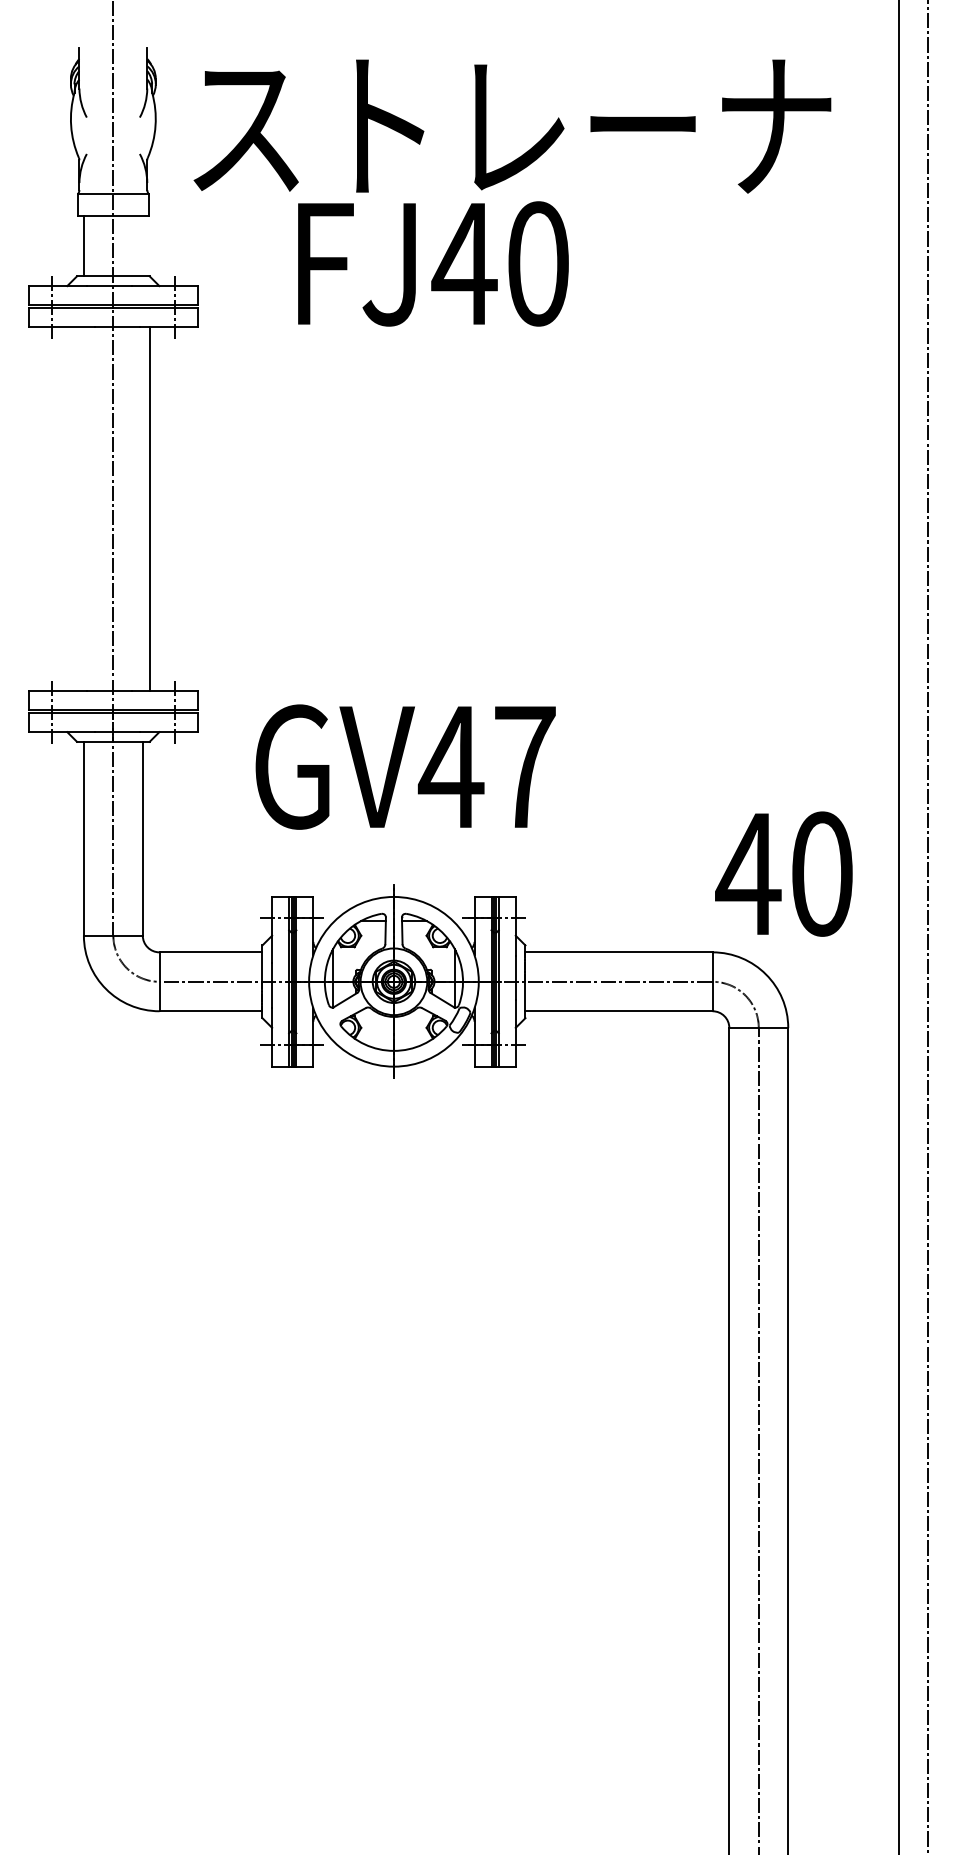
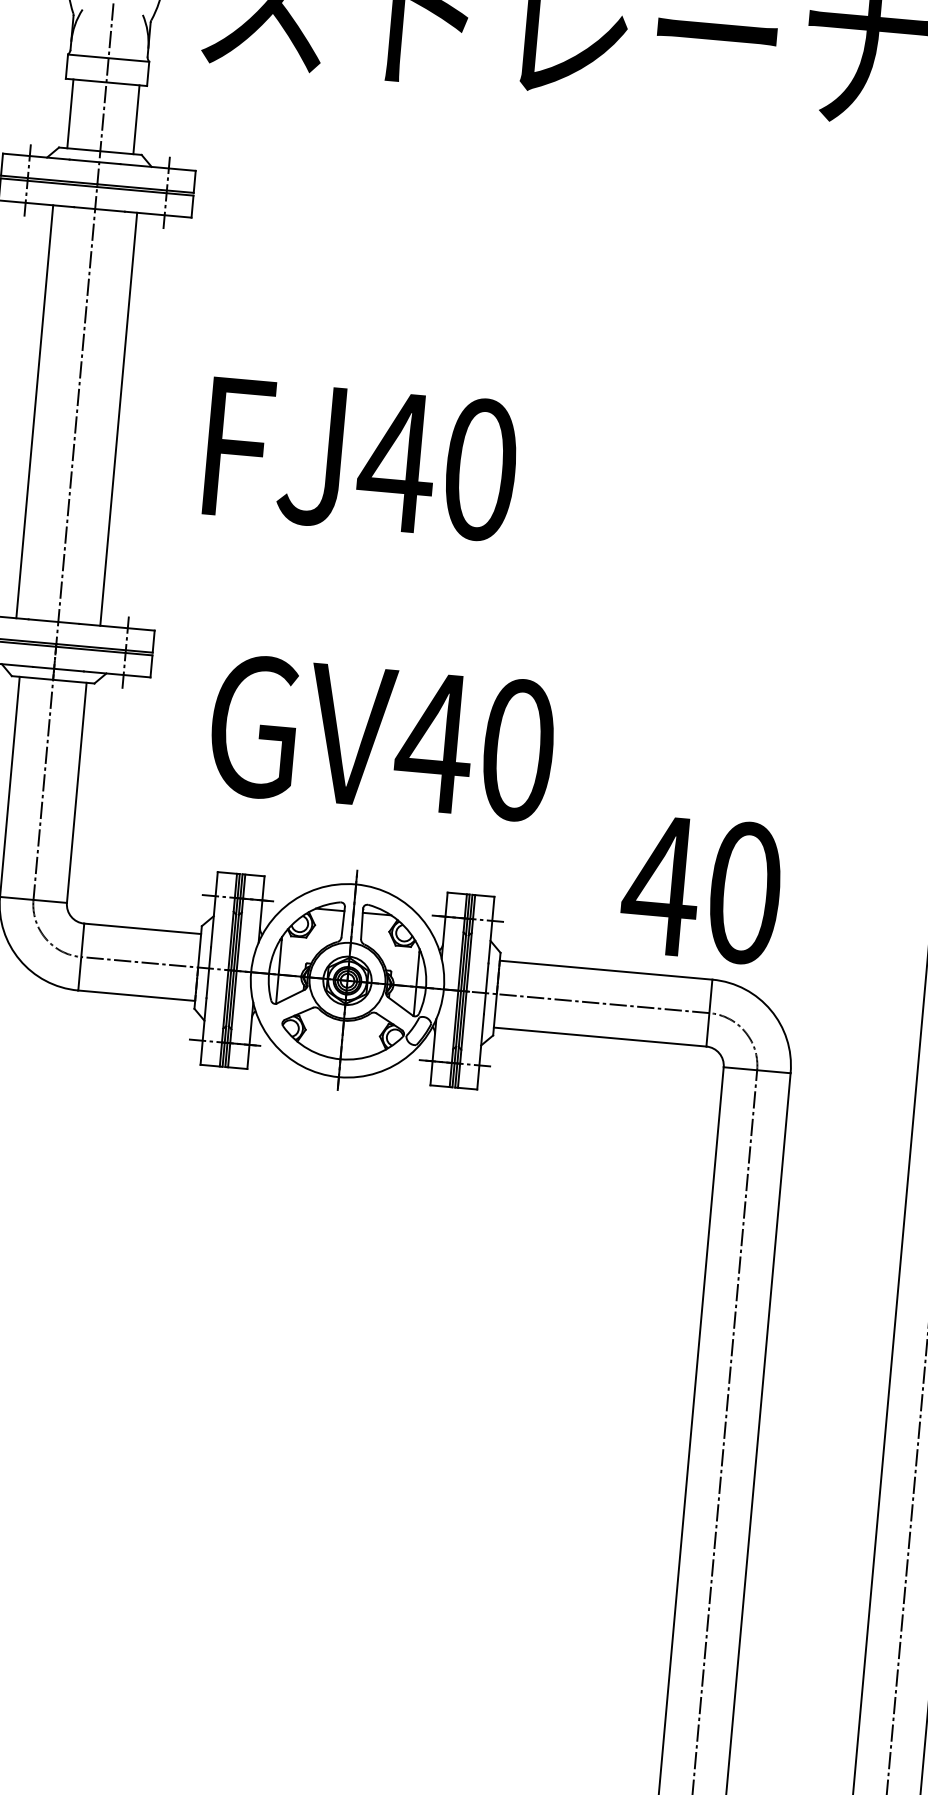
line: (142, 245) -> (136, 119), added
text: (433, 263) -> (361, 458), moved
line: (76, 508) -> (34, 411), added
text: (525, 766) -> (518, 749), GV47 -> GV40
text: (783, 873) -> (700, 888), moved

